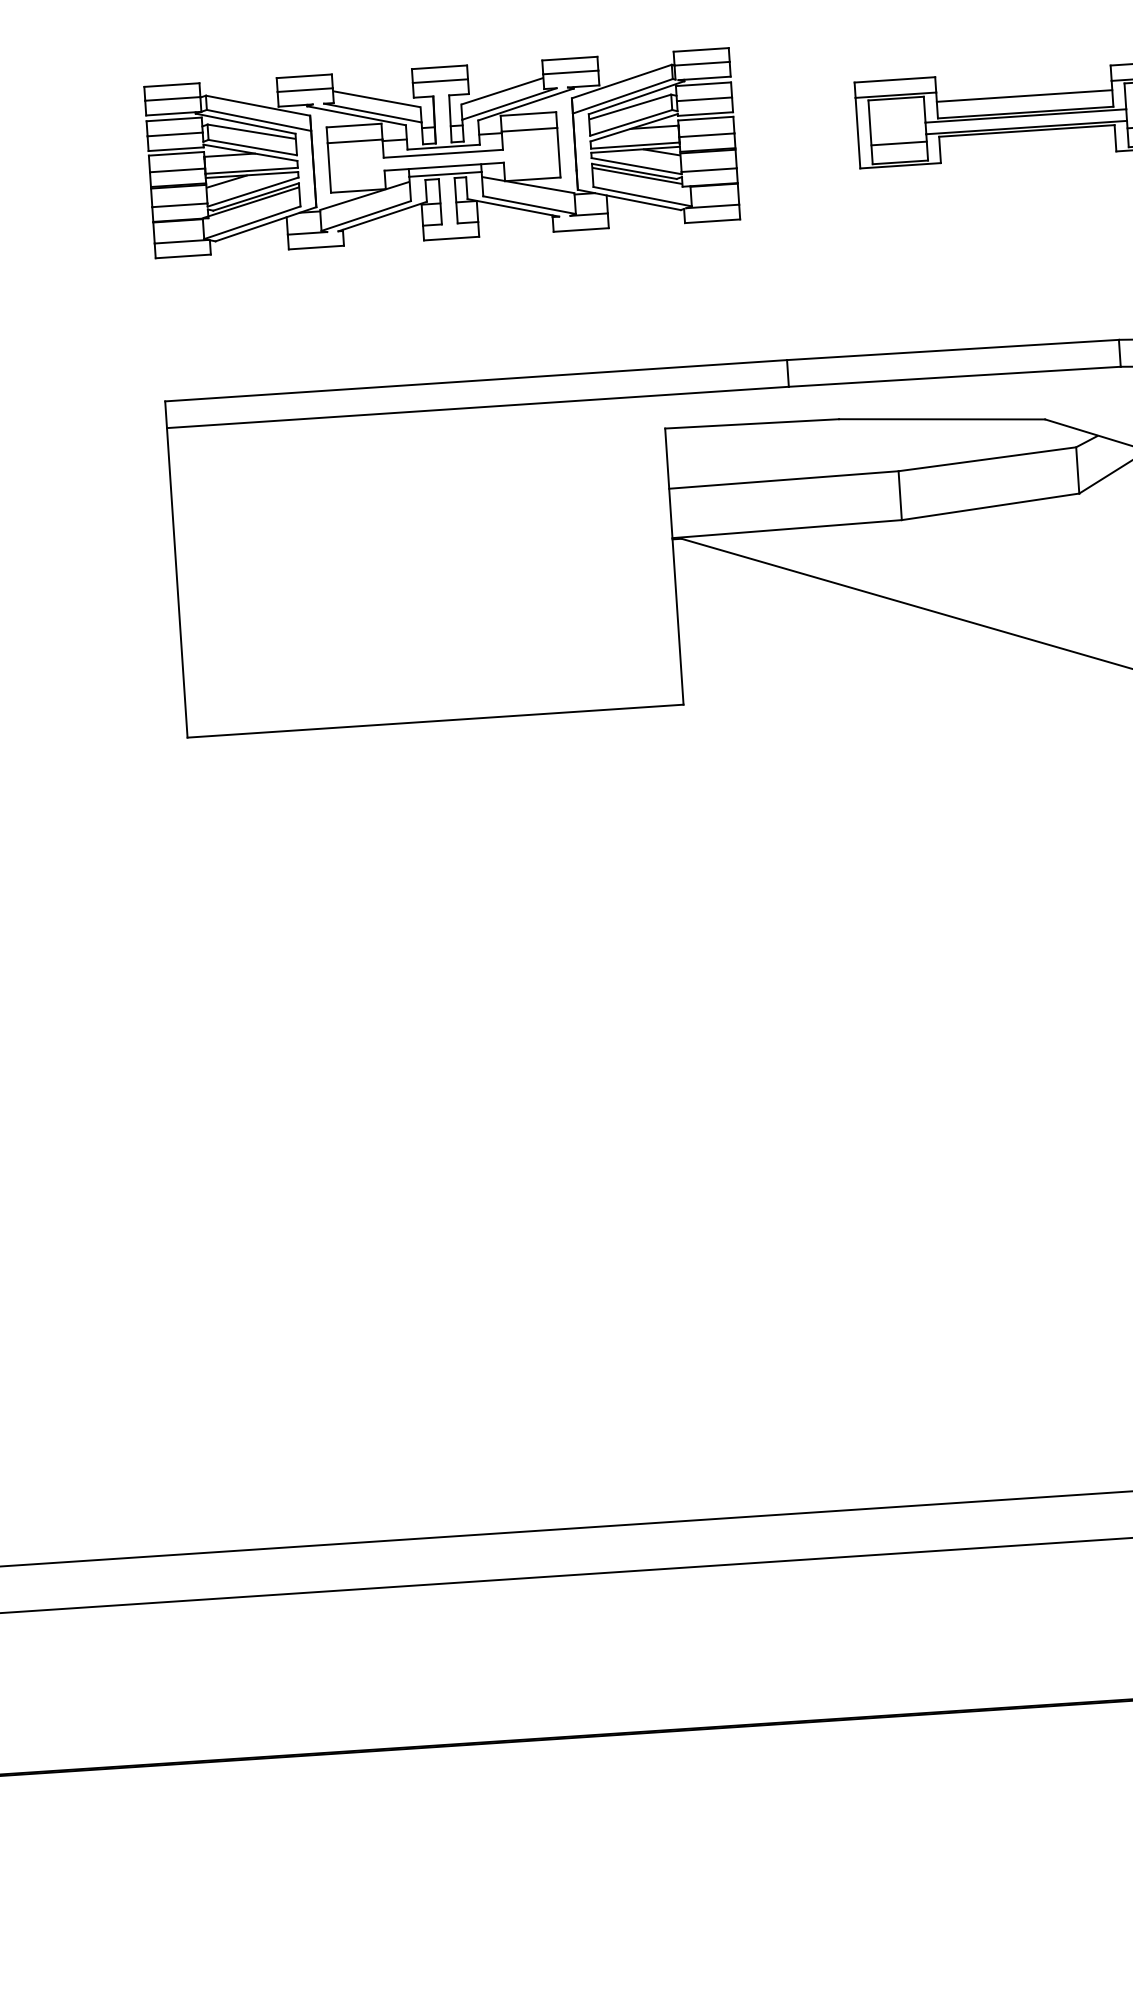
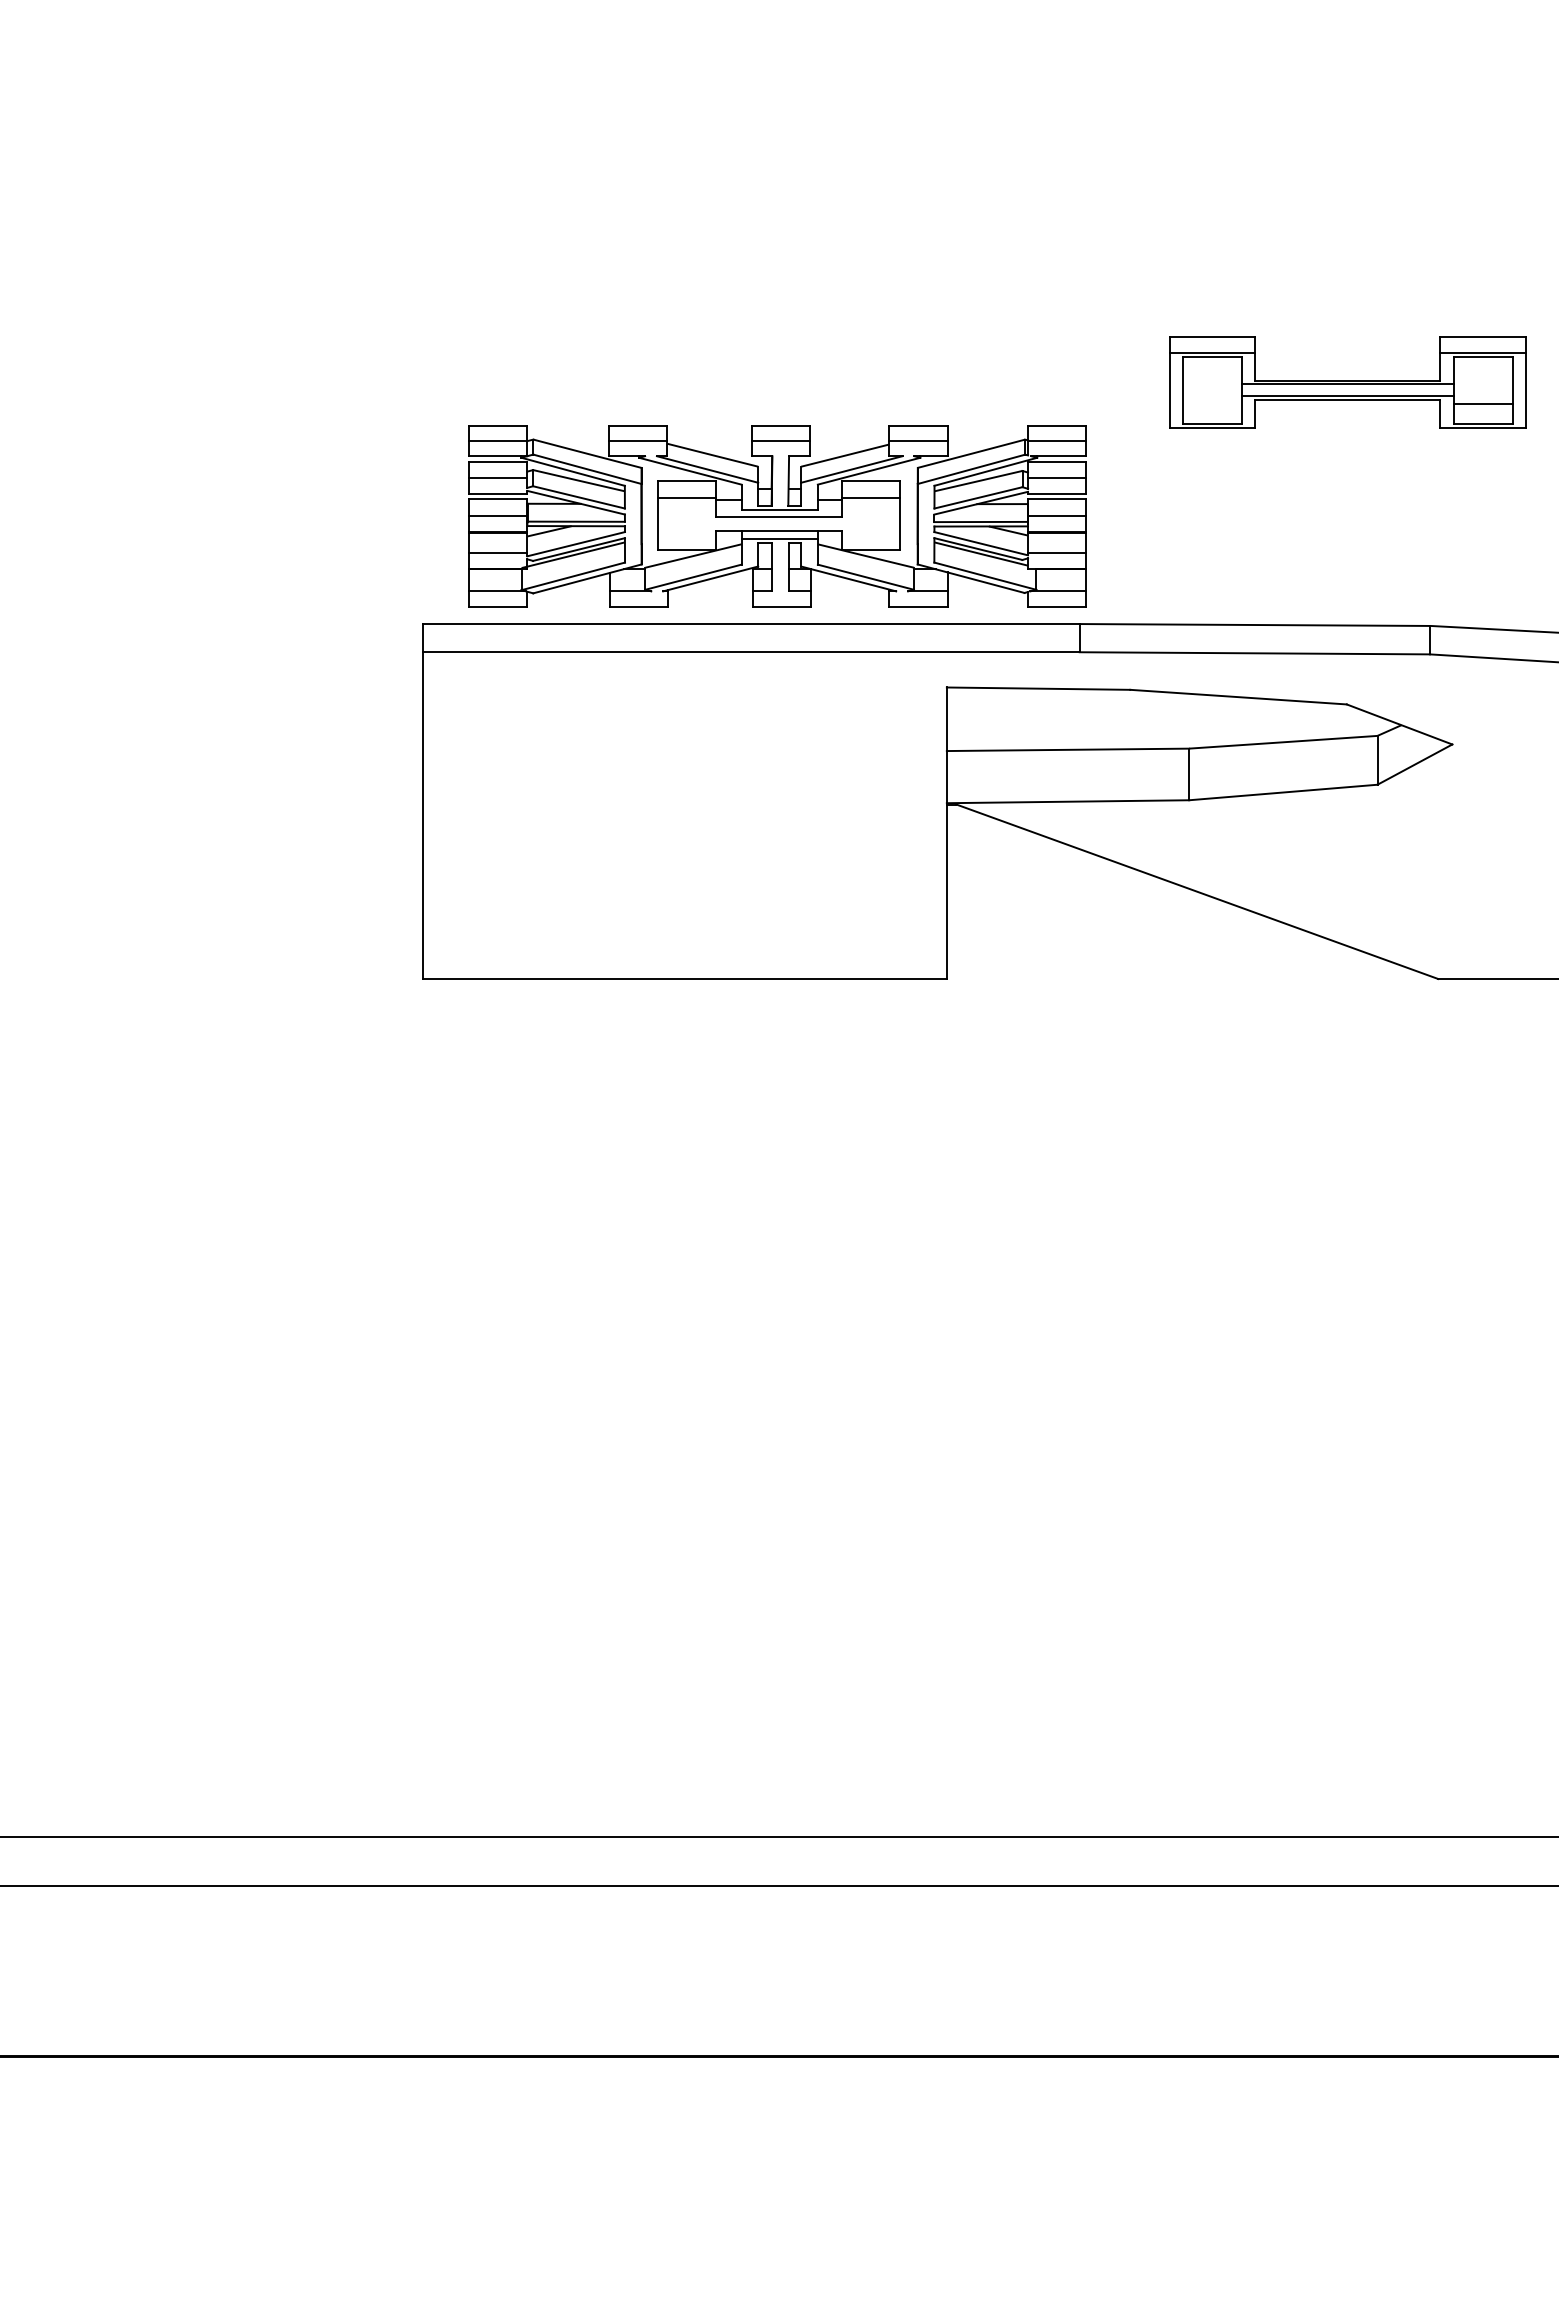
line: (1024, 96) -> (1347, 363), removed
line: (899, 143) -> (1212, 404), removed
part: (442, 153) -> (777, 516), moved

